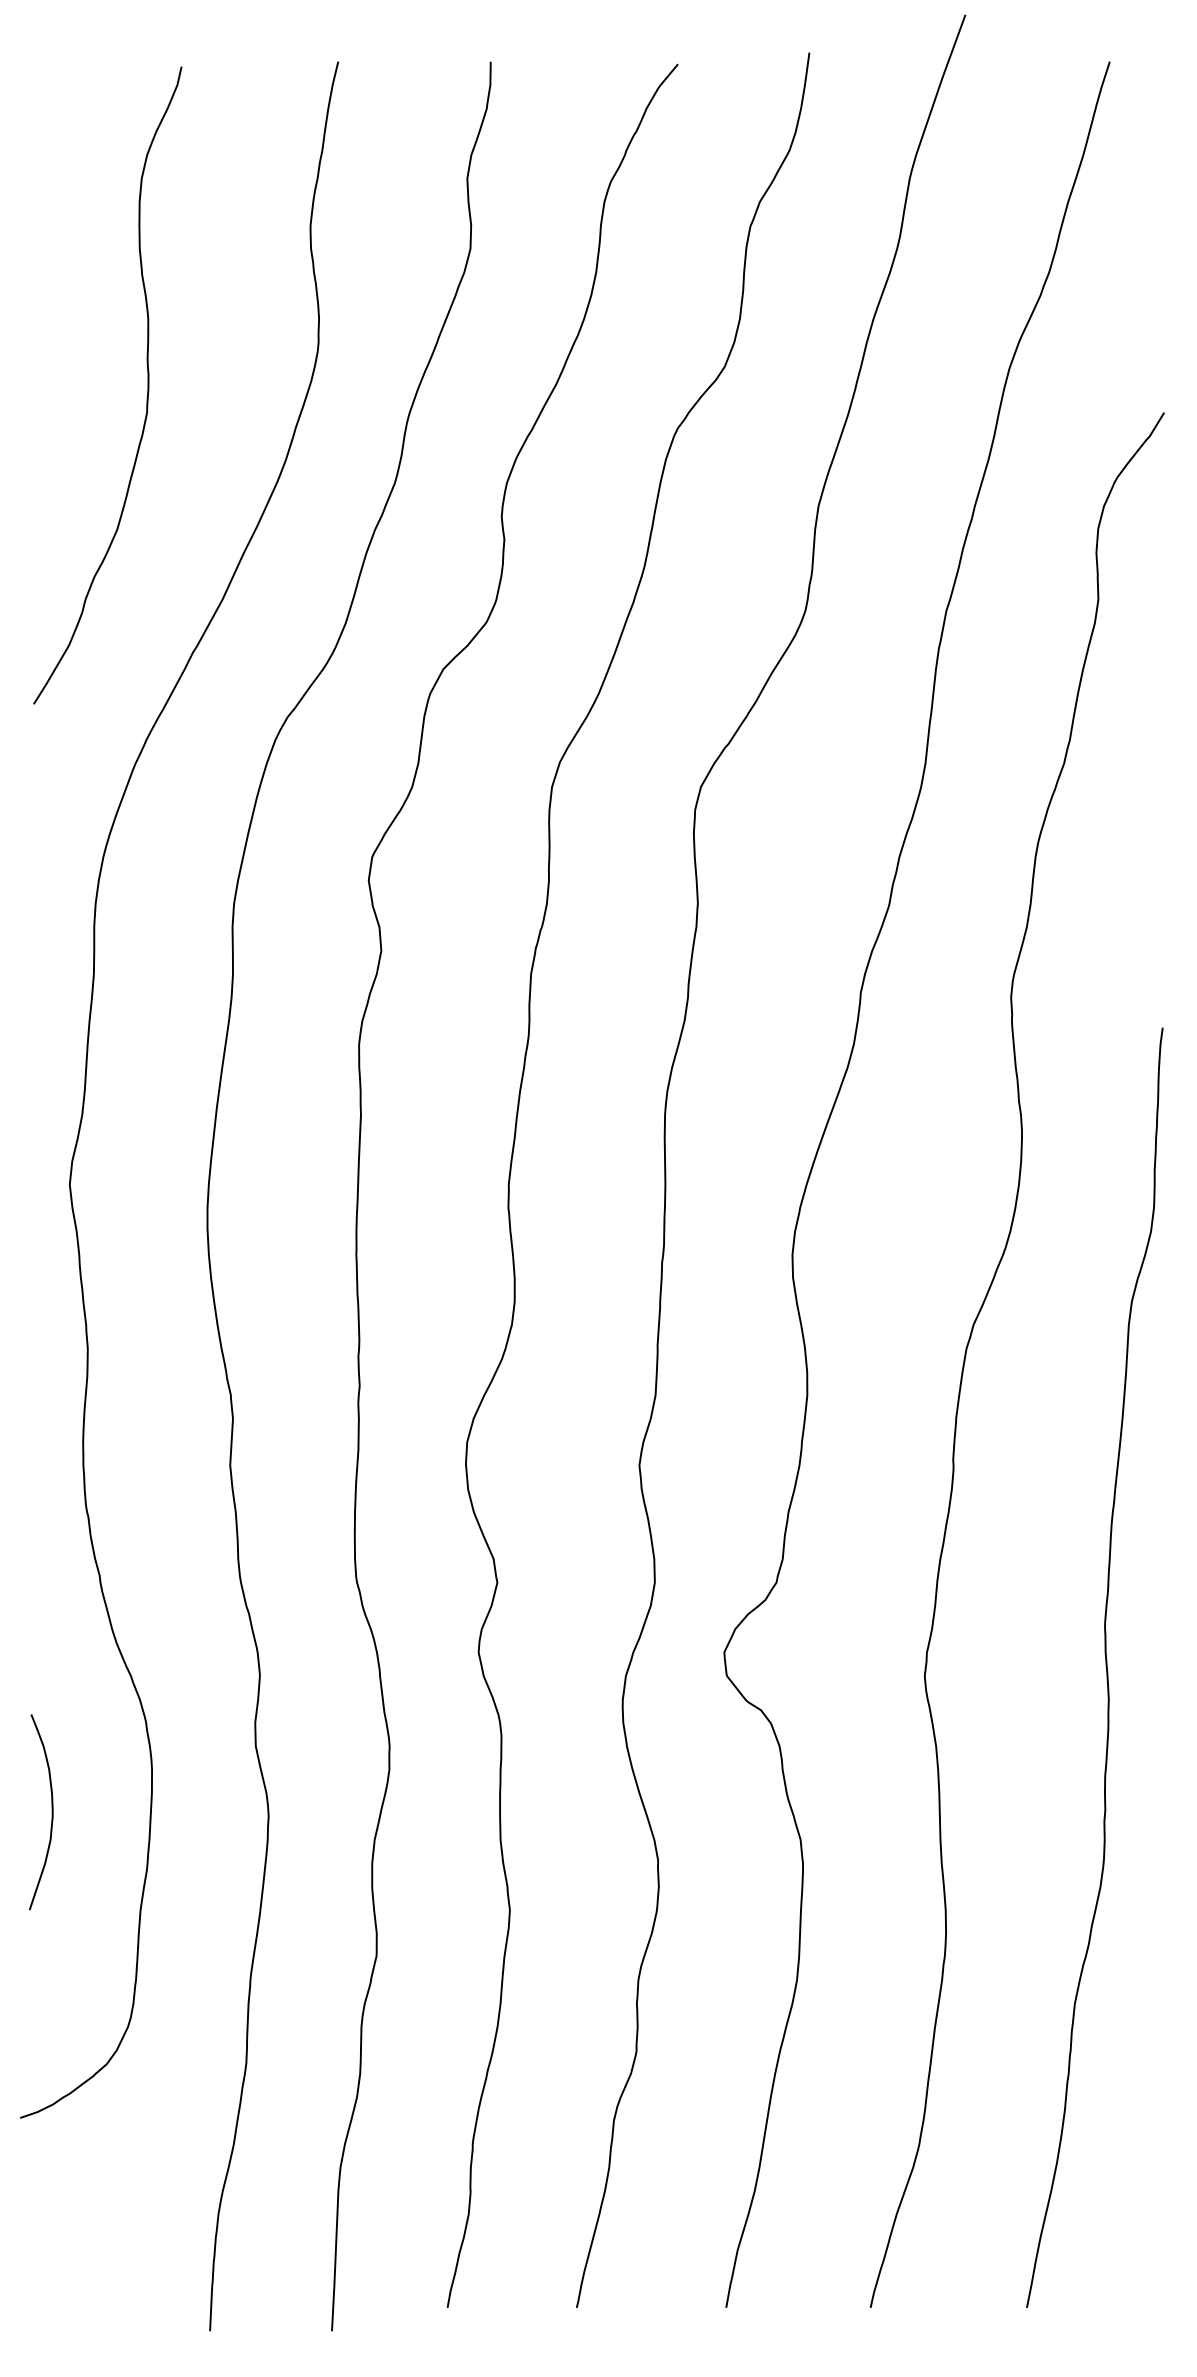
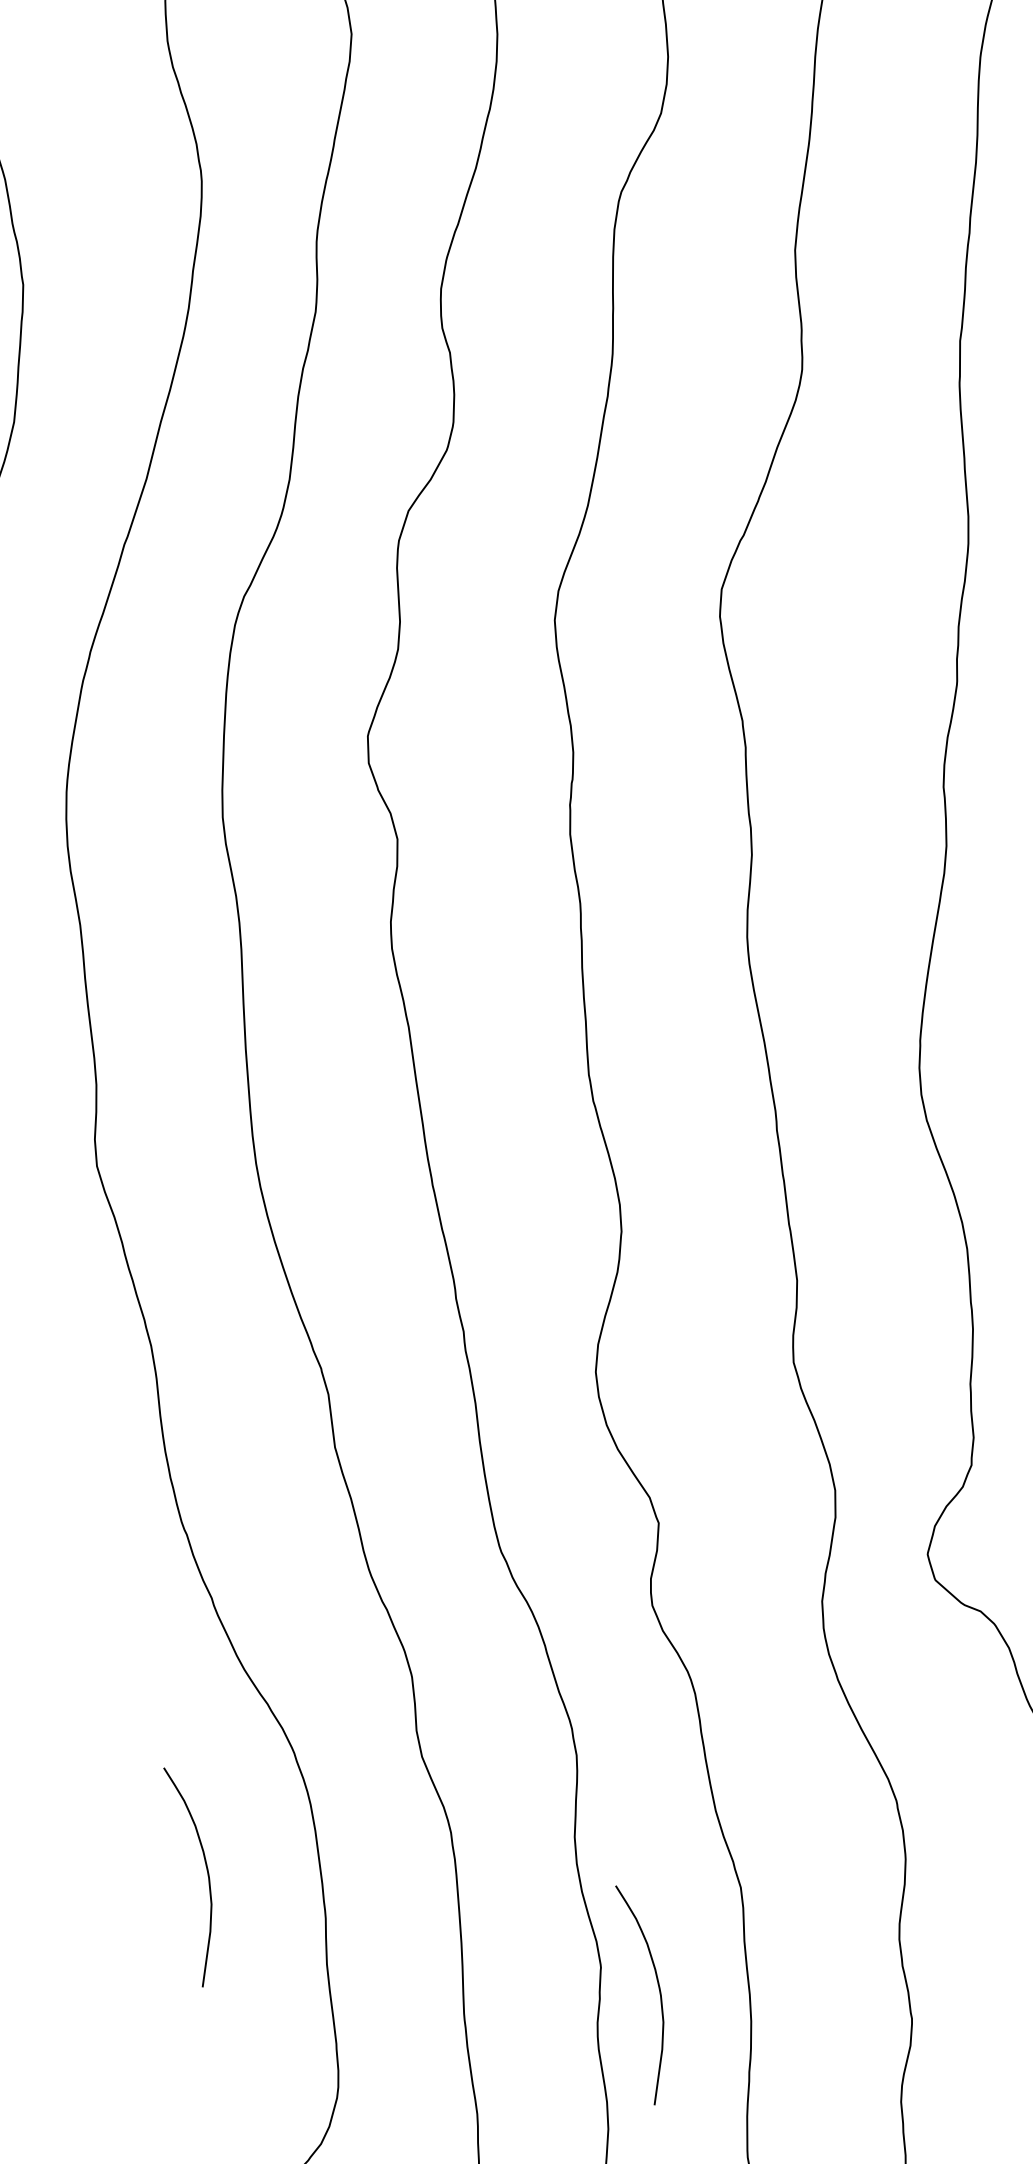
curve: (422, 1986) -> (658, 1991), added

